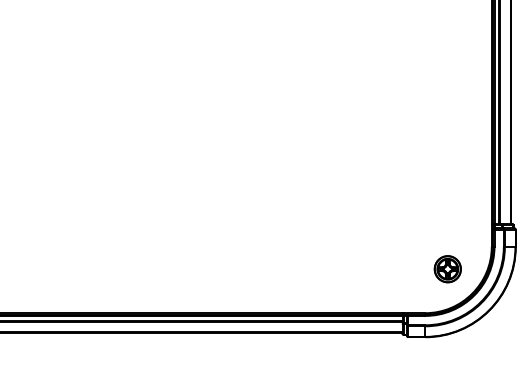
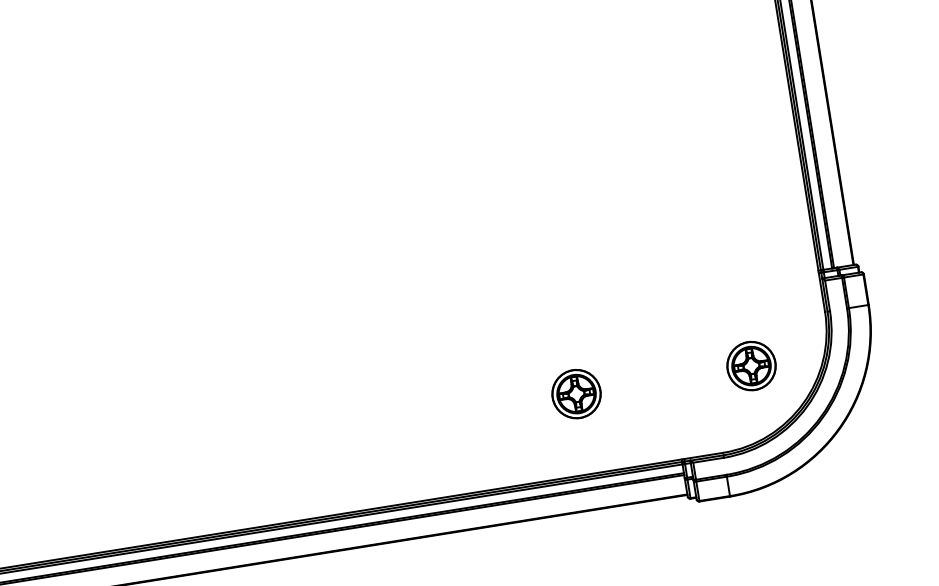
part: (351, 269) -> (576, 394), added

